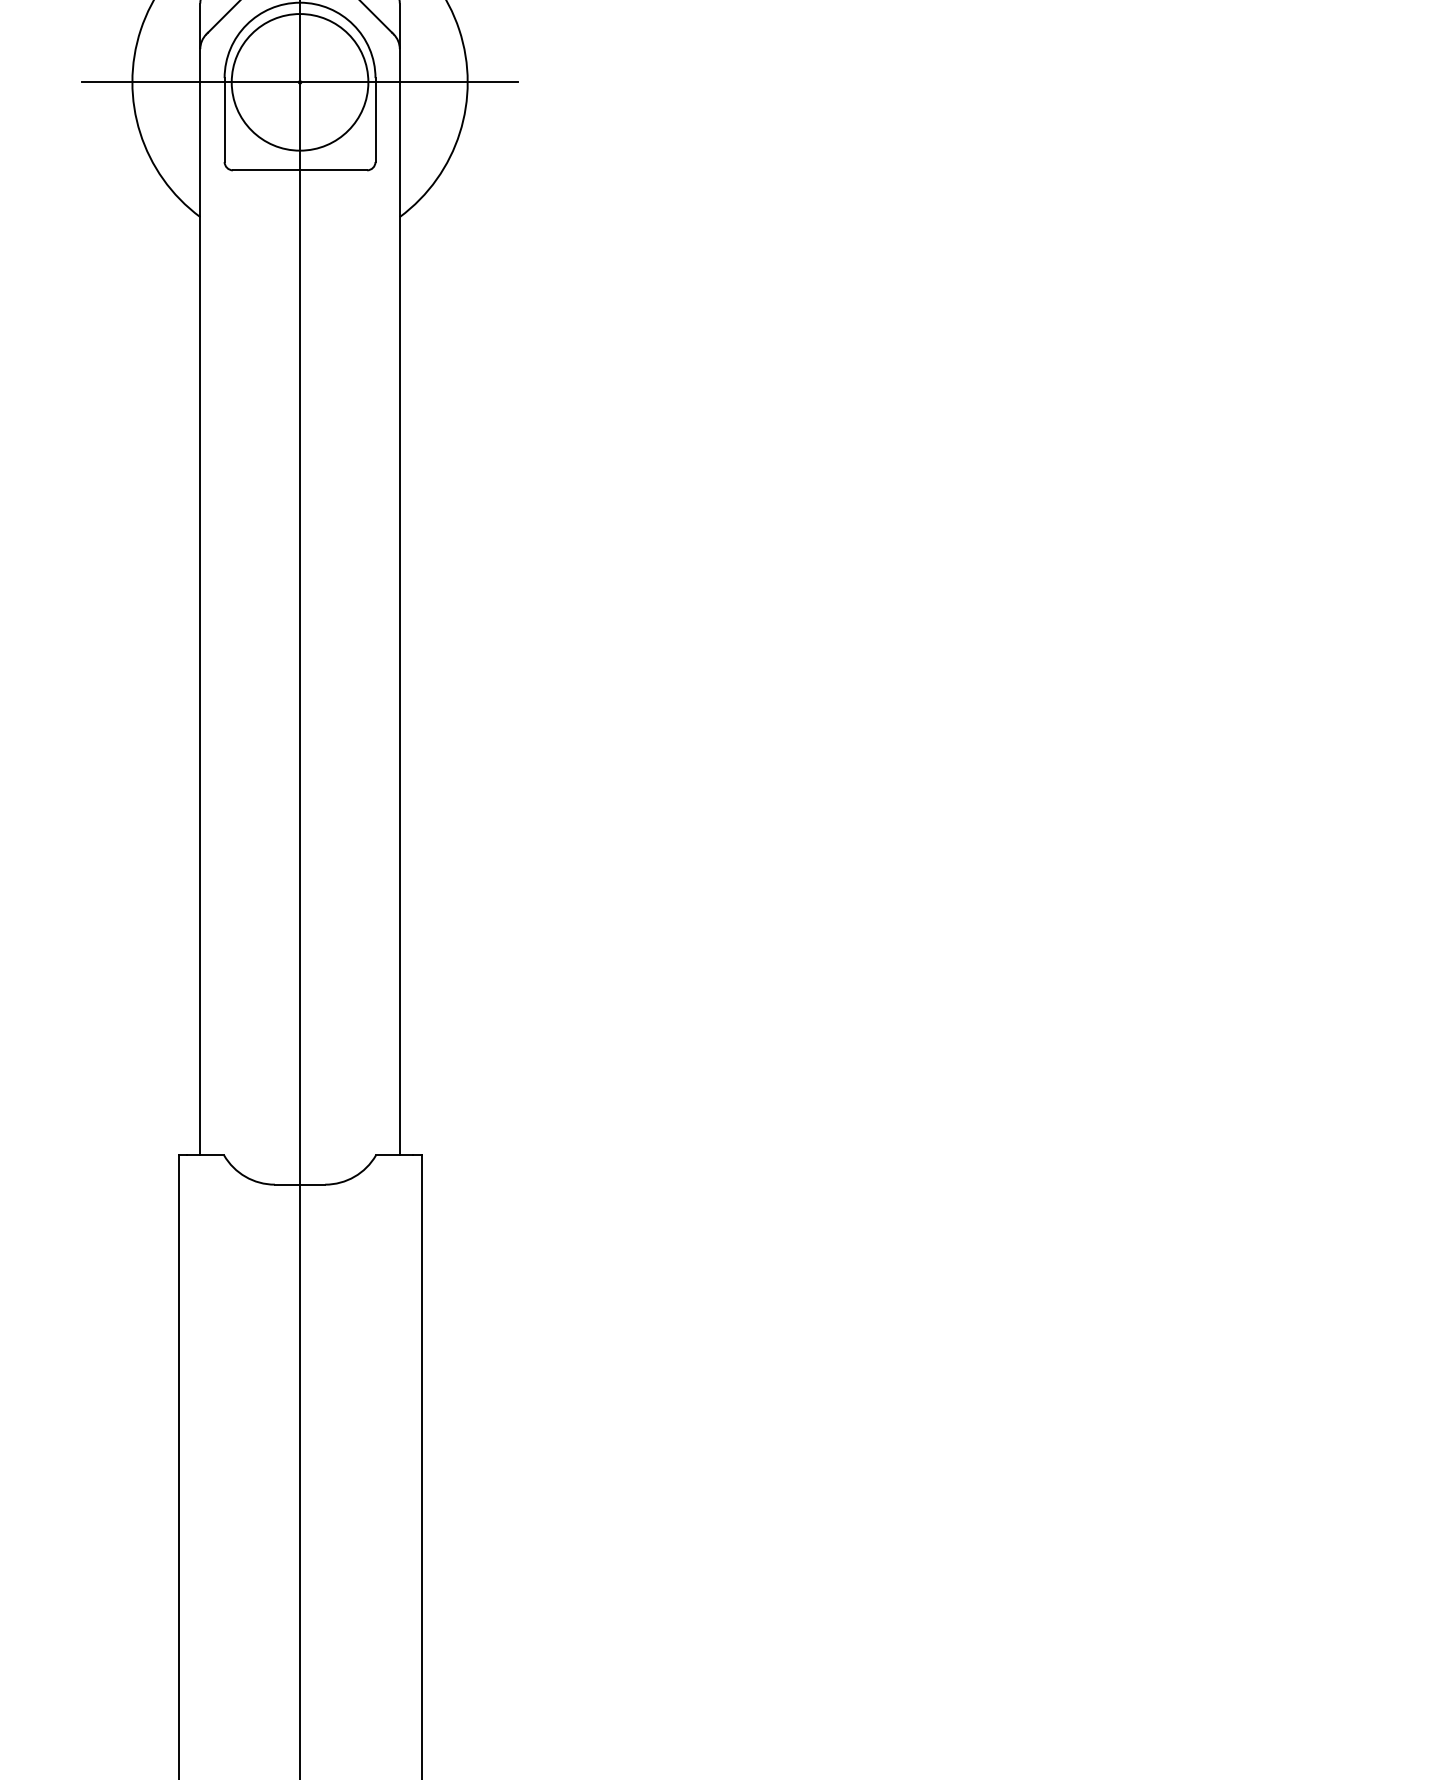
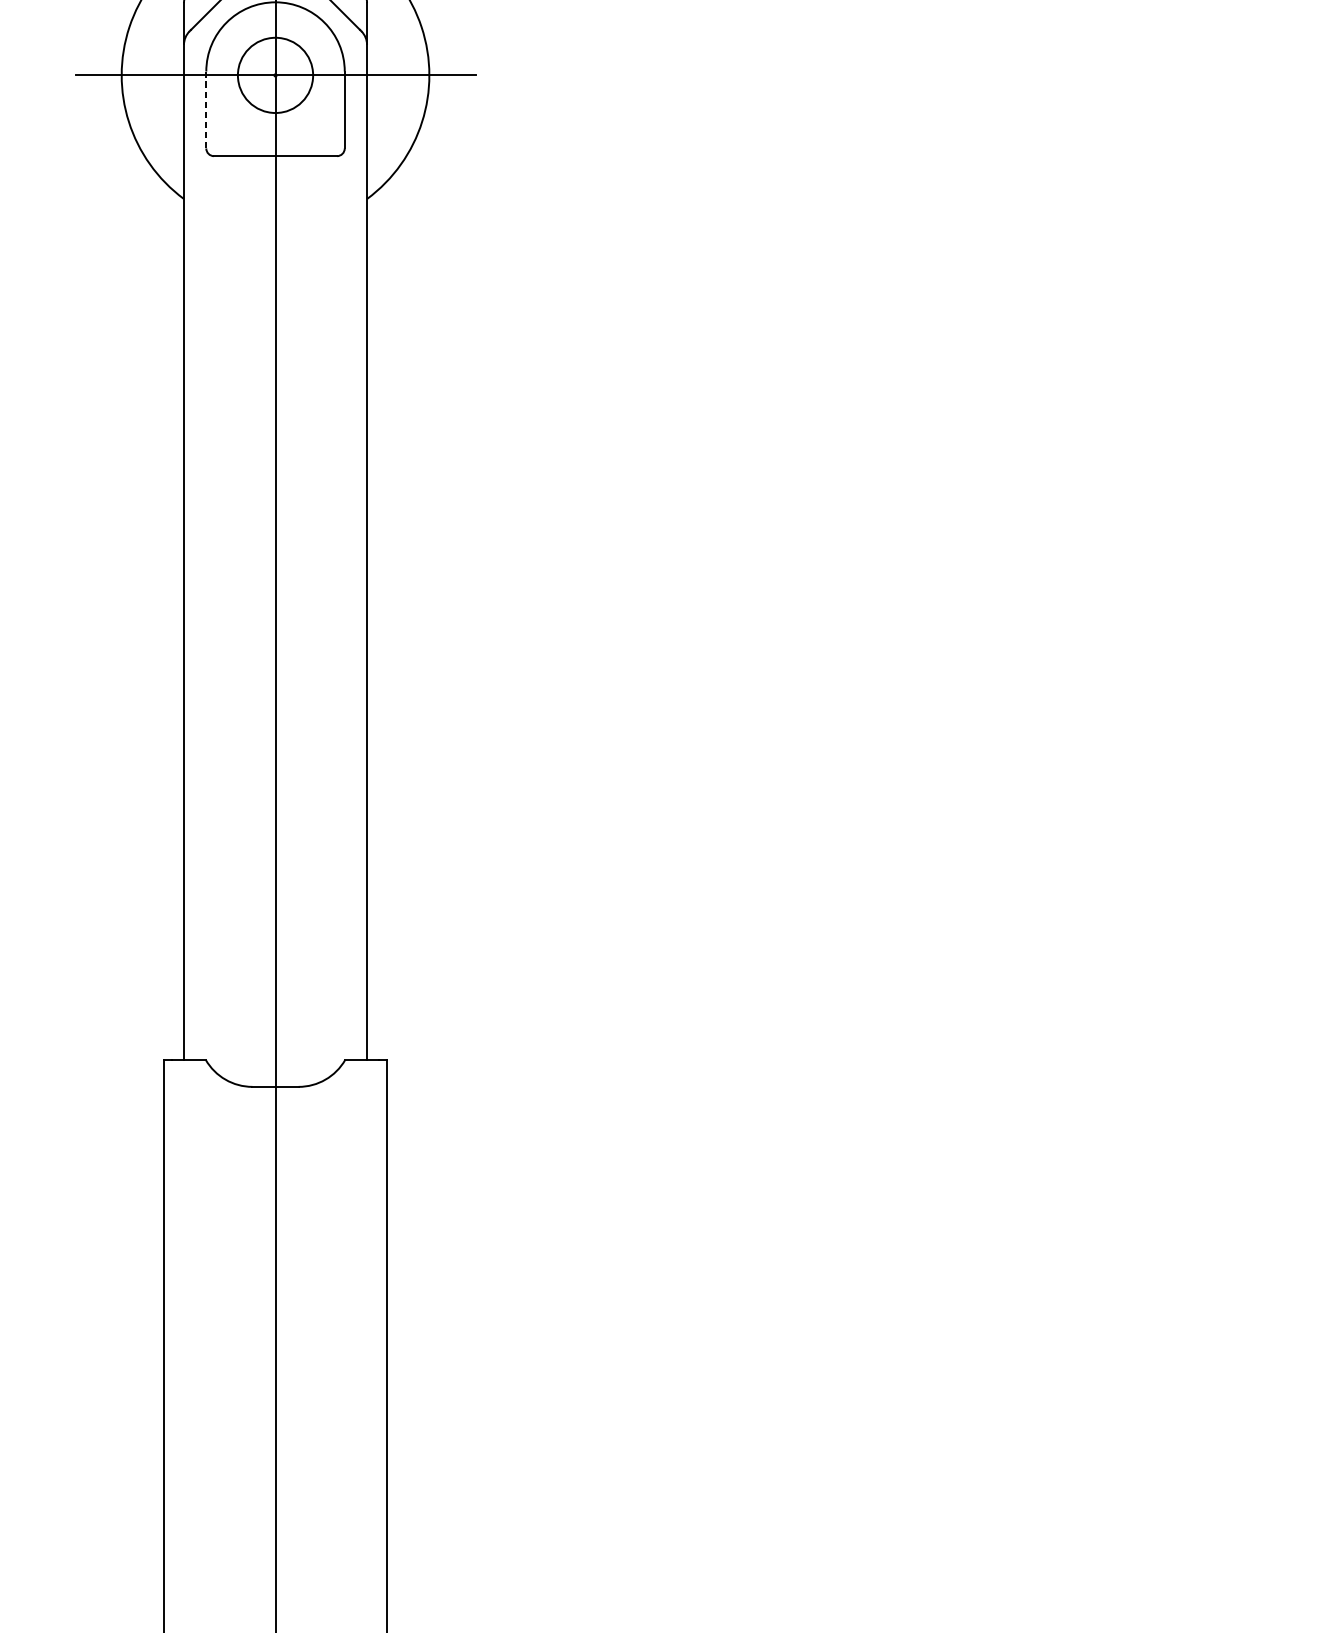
circle: (299, 82) -> (275, 75), size x0.6
line: (224, 120) -> (206, 110), solid -> dashed

